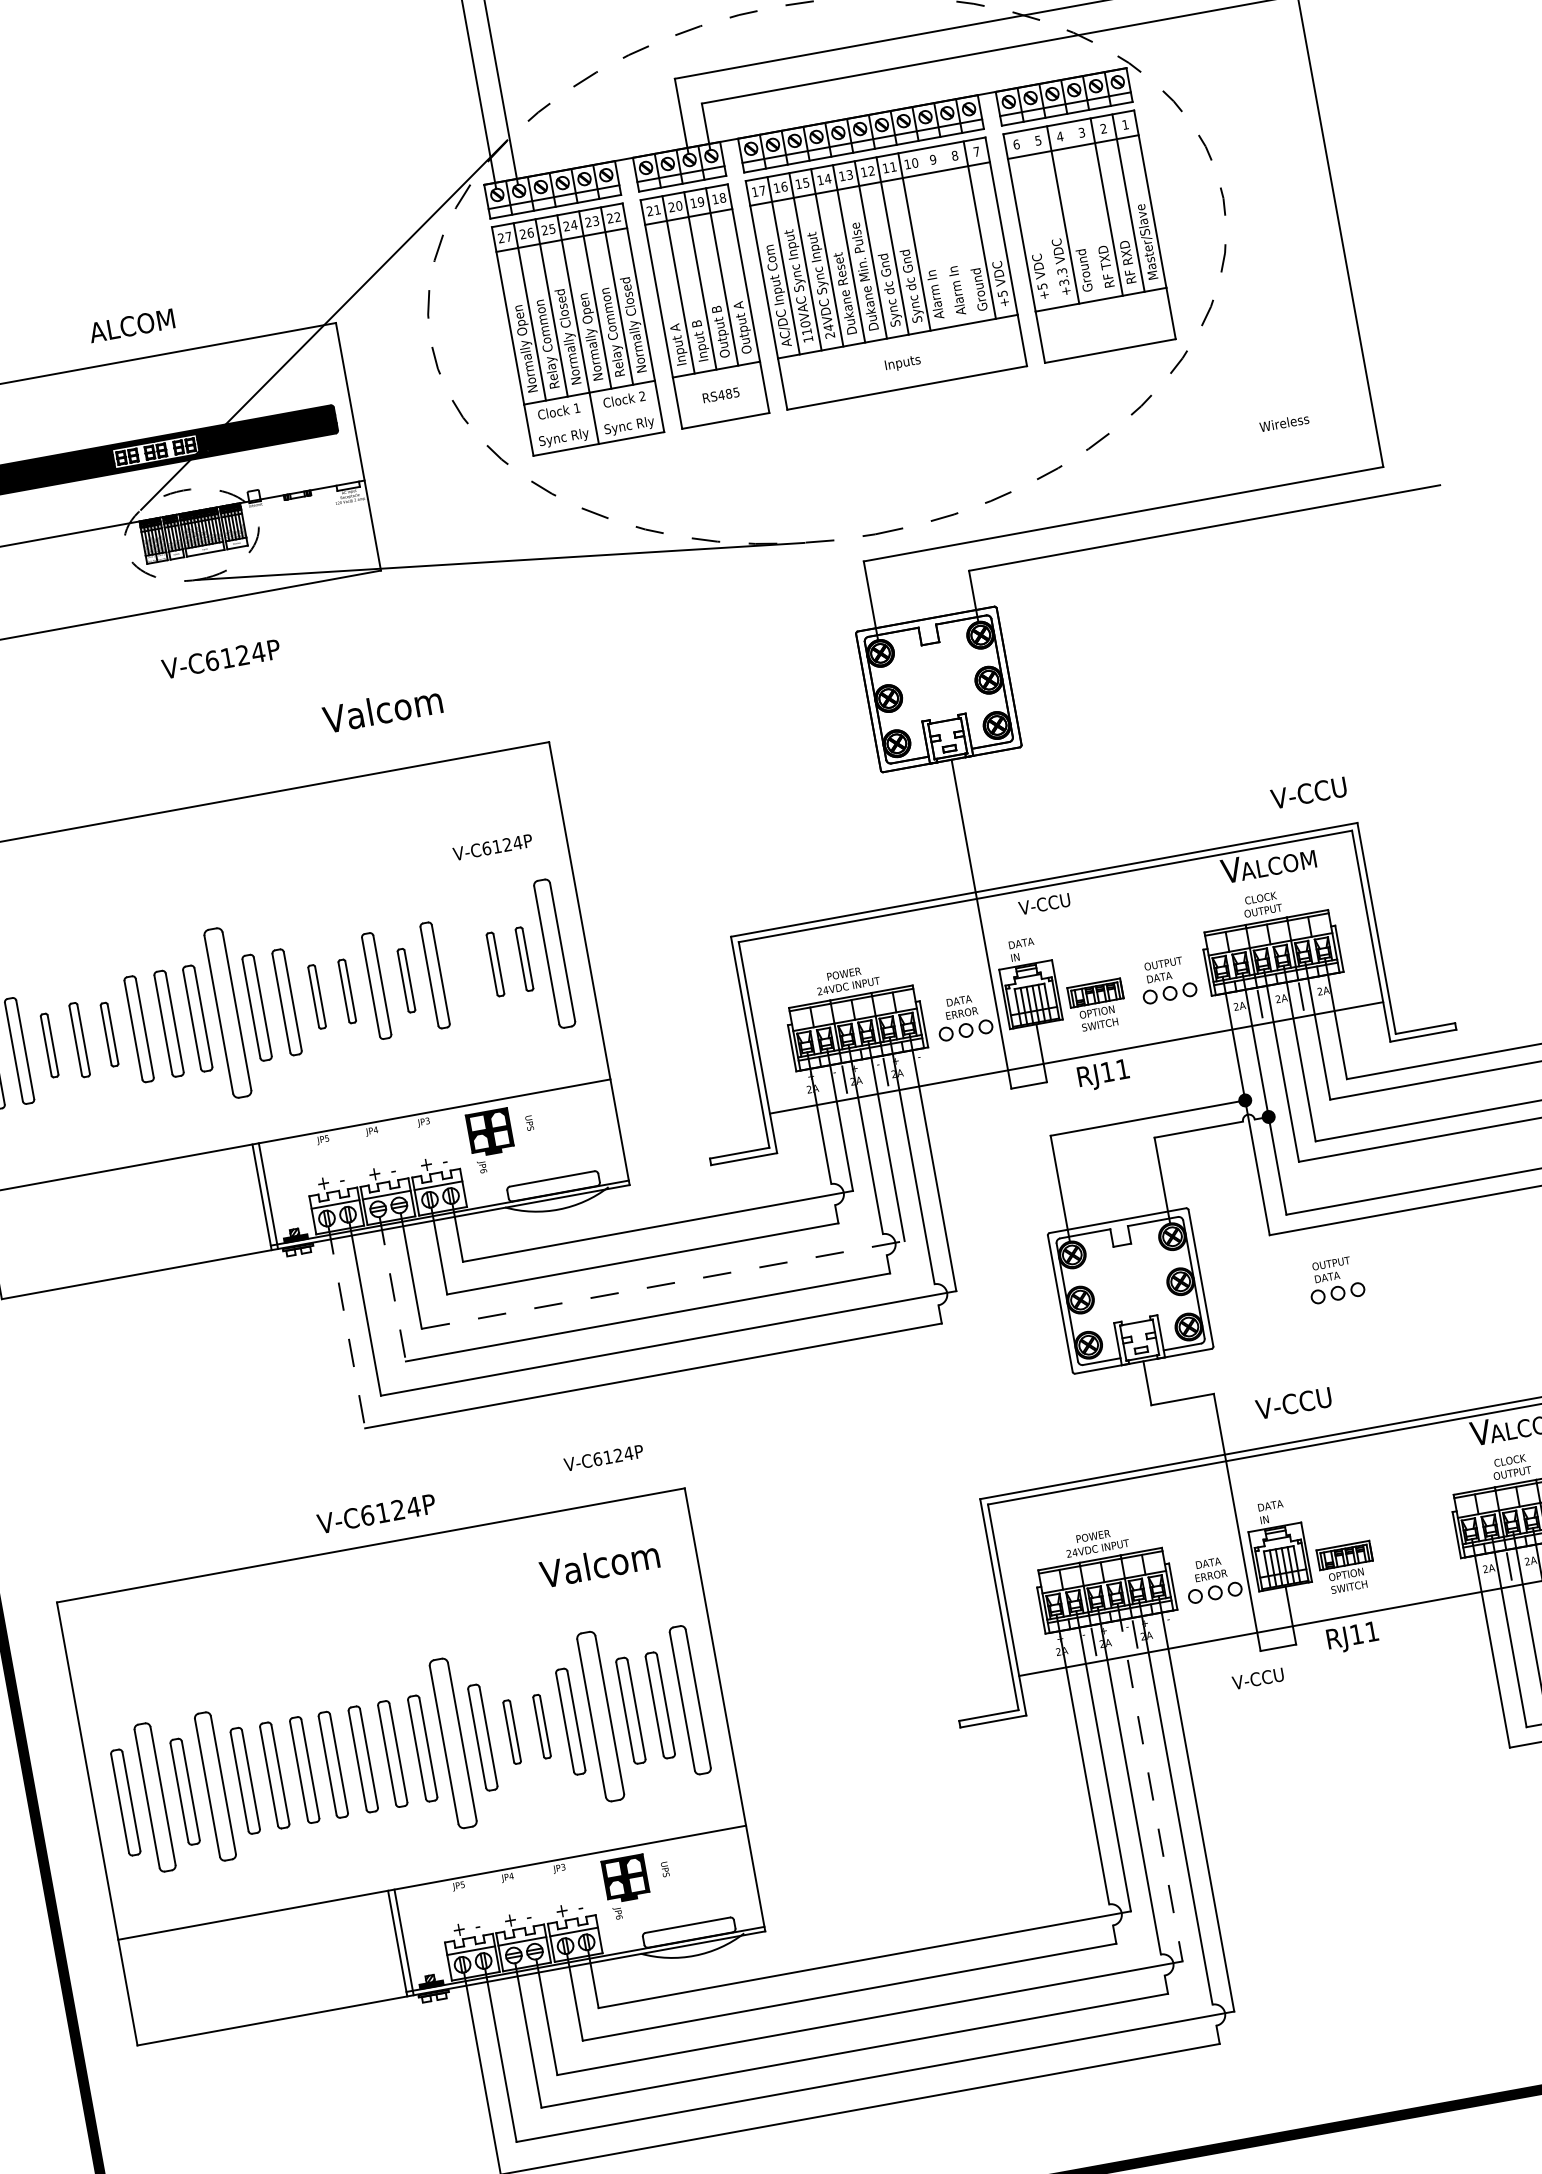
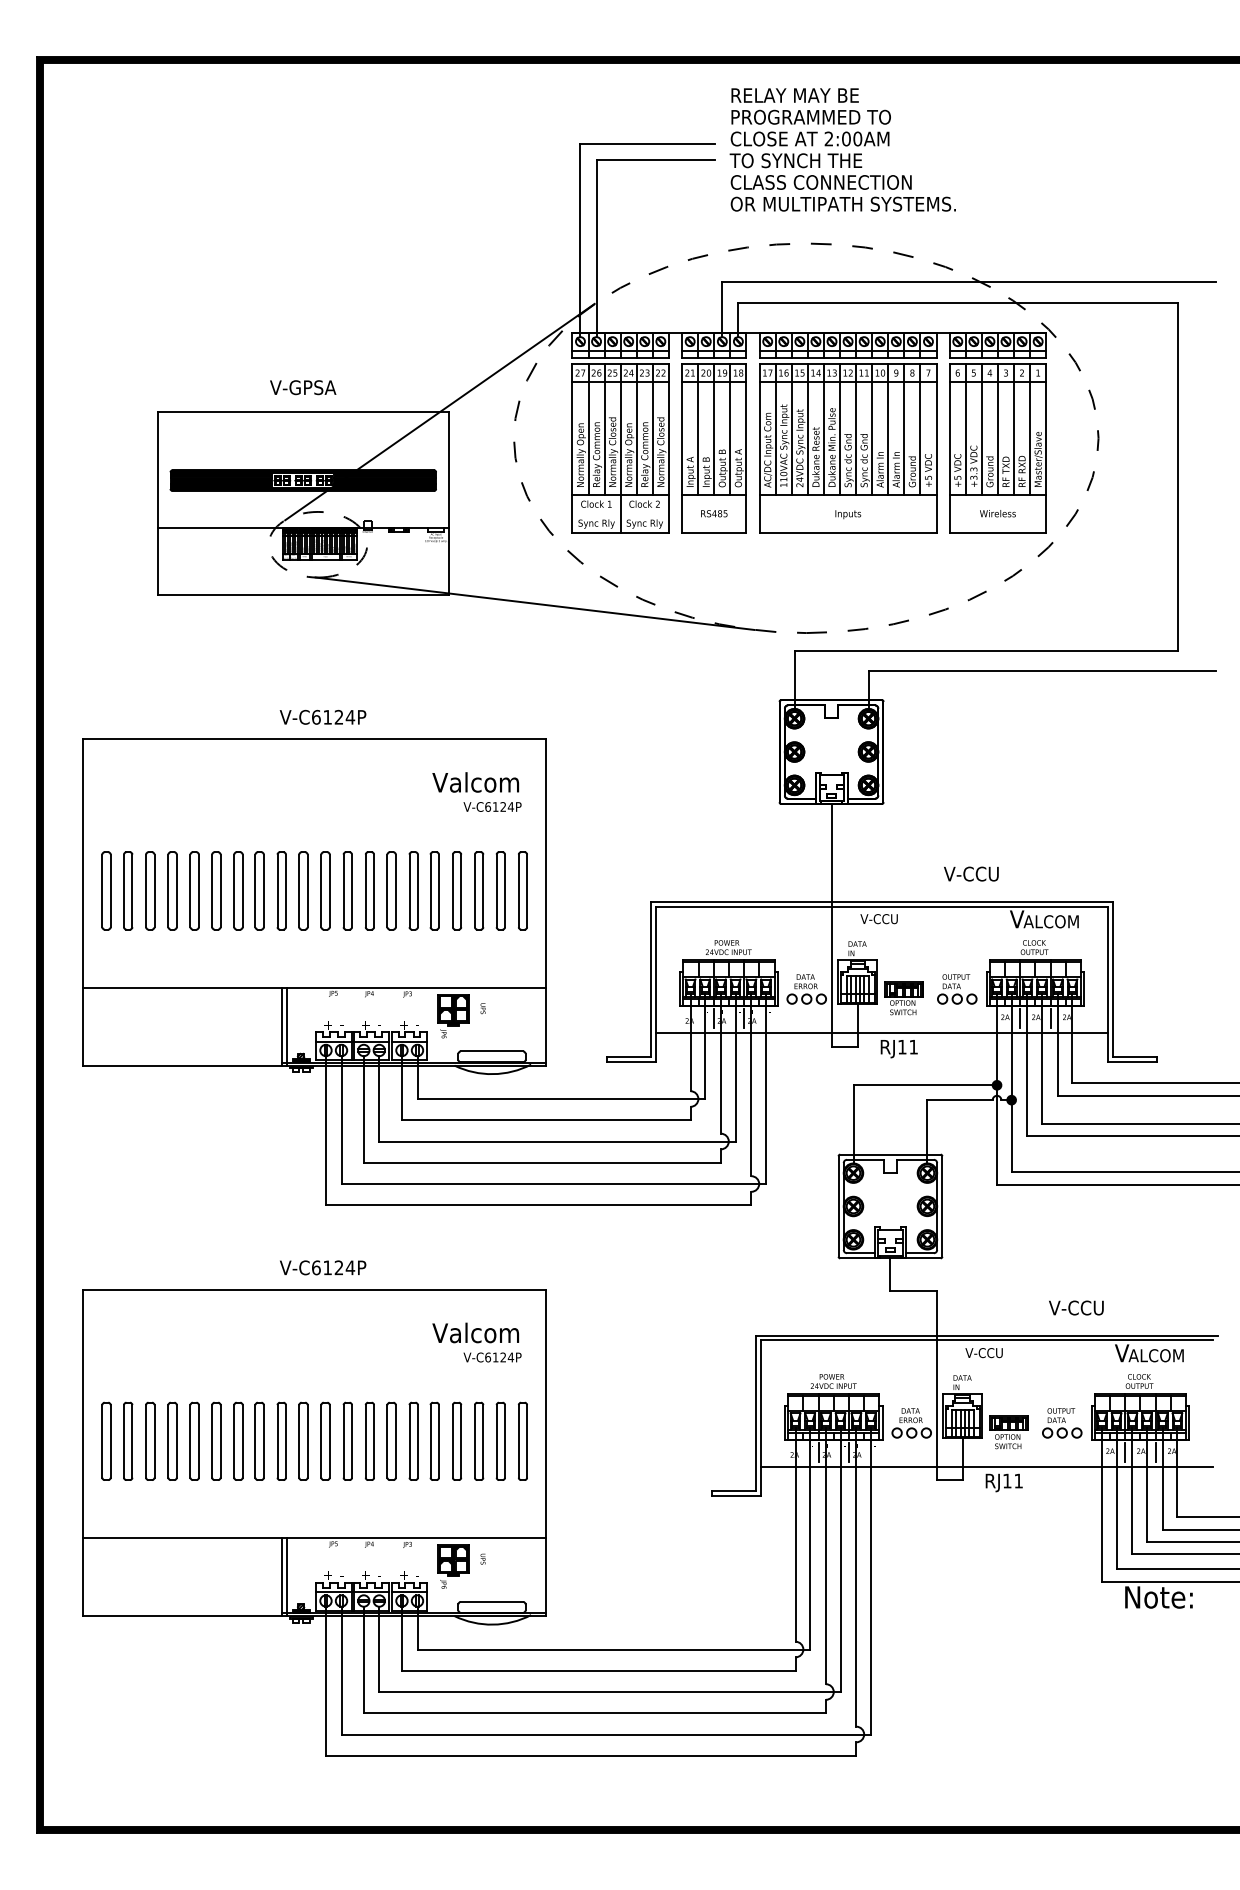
line: (1084, 209) -> (997, 428), added
line: (1040, 217) -> (965, 428), added
line: (957, 232) -> (904, 428), added
line: (936, 236) -> (888, 428), added
text: (133, 325) -> (303, 387), ALCOM -> V-GPSA
text: (1283, 422) -> (997, 513), moved
text: (220, 659) -> (322, 717), moved
text: (382, 709) -> (475, 782), moved
text: (1308, 792) -> (971, 873), moved
part: (553, 953) -> (522, 890), size x0.71
part: (524, 958) -> (500, 890), size x1.67
part: (495, 963) -> (479, 890), size x1.67
part: (464, 969) -> (456, 890), added
part: (406, 980) -> (413, 890), size x1.67
part: (346, 990) -> (369, 890), size x1.67
part: (316, 996) -> (347, 890), size x1.67
part: (227, 1012) -> (281, 890), size x0.62
part: (109, 1034) -> (194, 890), size x1.67
part: (79, 1039) -> (172, 890), size x1.43
part: (49, 1044) -> (150, 890), size x1.67
part: (1335, 1280) -> (1062, 1423), moved
line: (663, 1284) -> (557, 1141), dashed -> solid
line: (392, 1289) -> (363, 1109), dashed -> solid
line: (347, 1326) -> (326, 1130), dashed -> solid
text: (1293, 1402) -> (1076, 1307), moved
text: (603, 1458) -> (492, 1357), moved
text: (1257, 1679) -> (983, 1353), moved
part: (689, 1698) -> (522, 1440), size x0.71
part: (601, 1714) -> (457, 1440), size x0.62
part: (541, 1725) -> (413, 1440), size x1.67
part: (511, 1731) -> (391, 1440), size x1.67
part: (452, 1741) -> (347, 1440), size x0.62
line: (1150, 1783) -> (840, 1560), dashed -> solid
part: (215, 1785) -> (172, 1440), size x0.71
part: (155, 1795) -> (128, 1440), size x0.71

